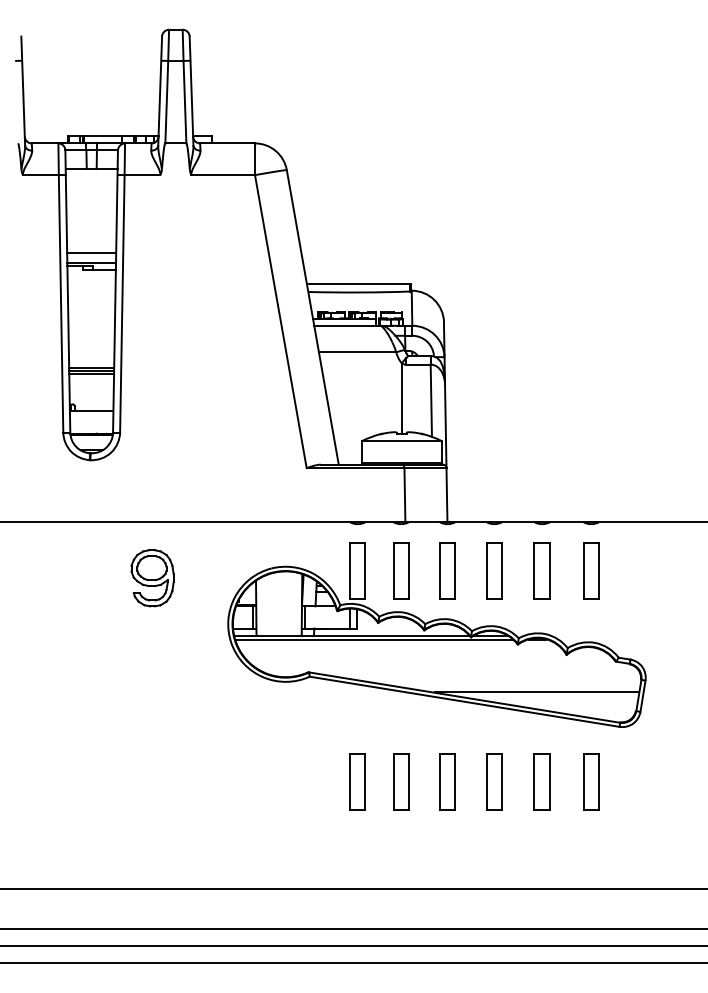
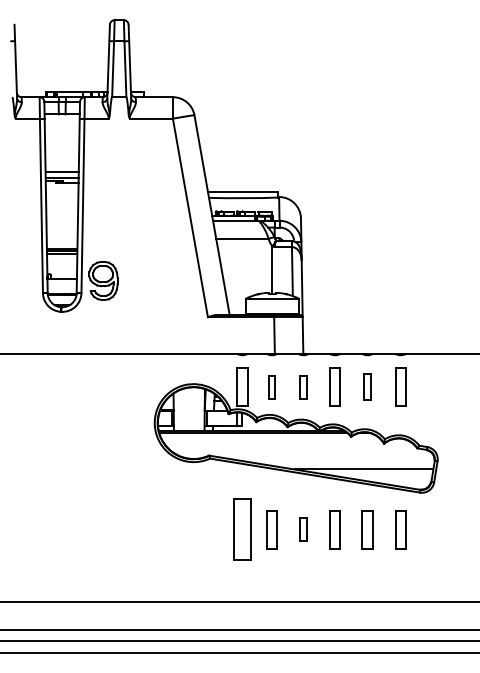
part: (400, 570) -> (271, 386), size x0.6
part: (447, 570) -> (303, 386), size x0.6
part: (542, 570) -> (367, 386), size x0.7
part: (152, 577) -> (103, 280), moved
part: (357, 781) -> (242, 529), size x1.6
part: (447, 781) -> (303, 529), size x0.6

